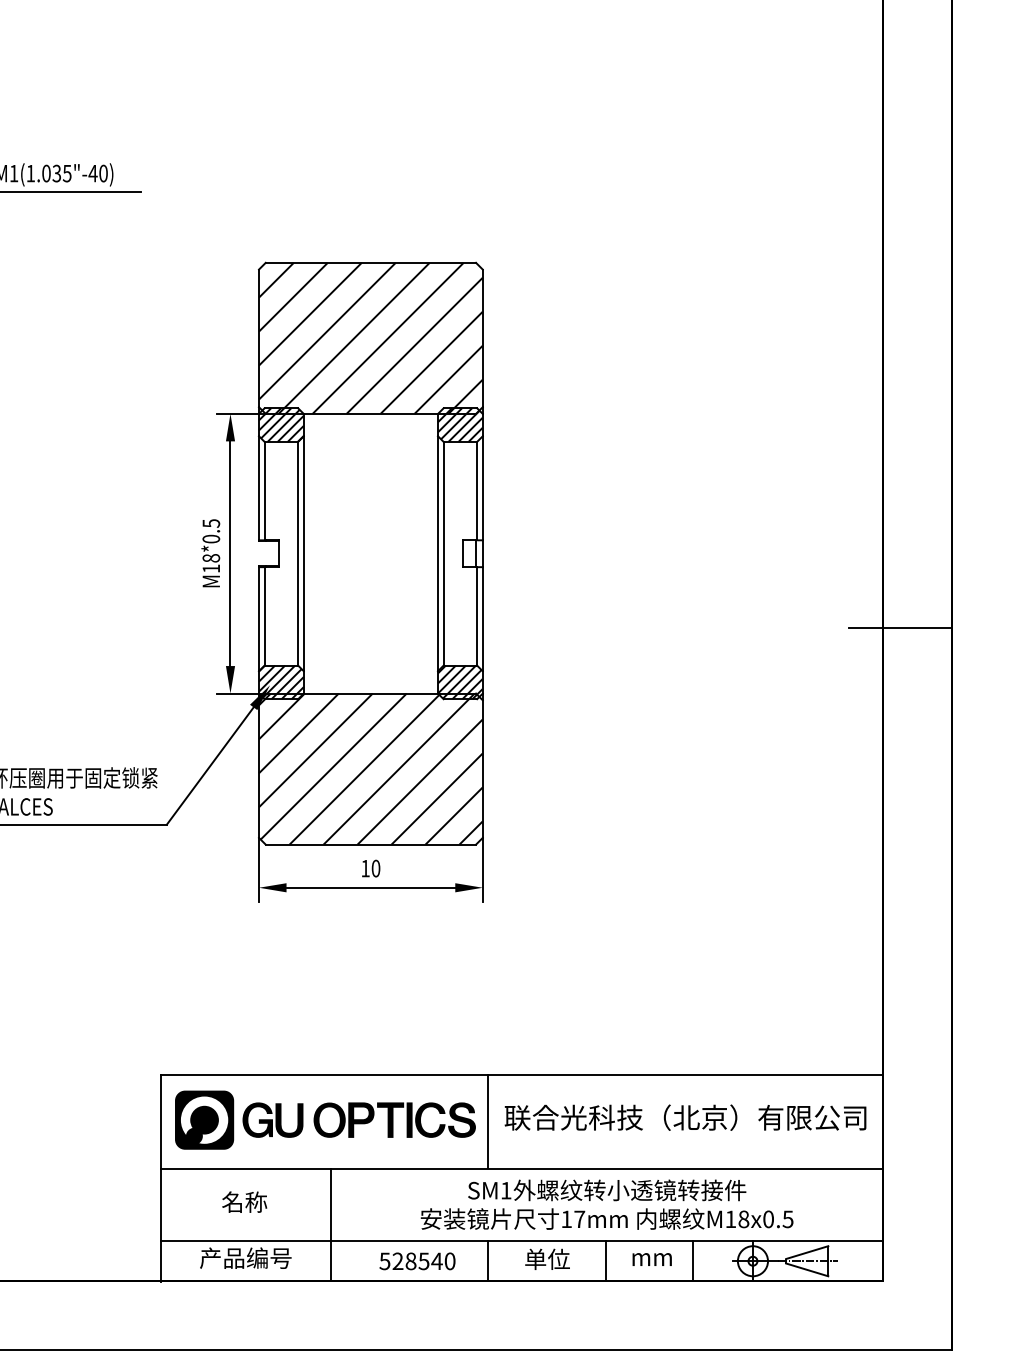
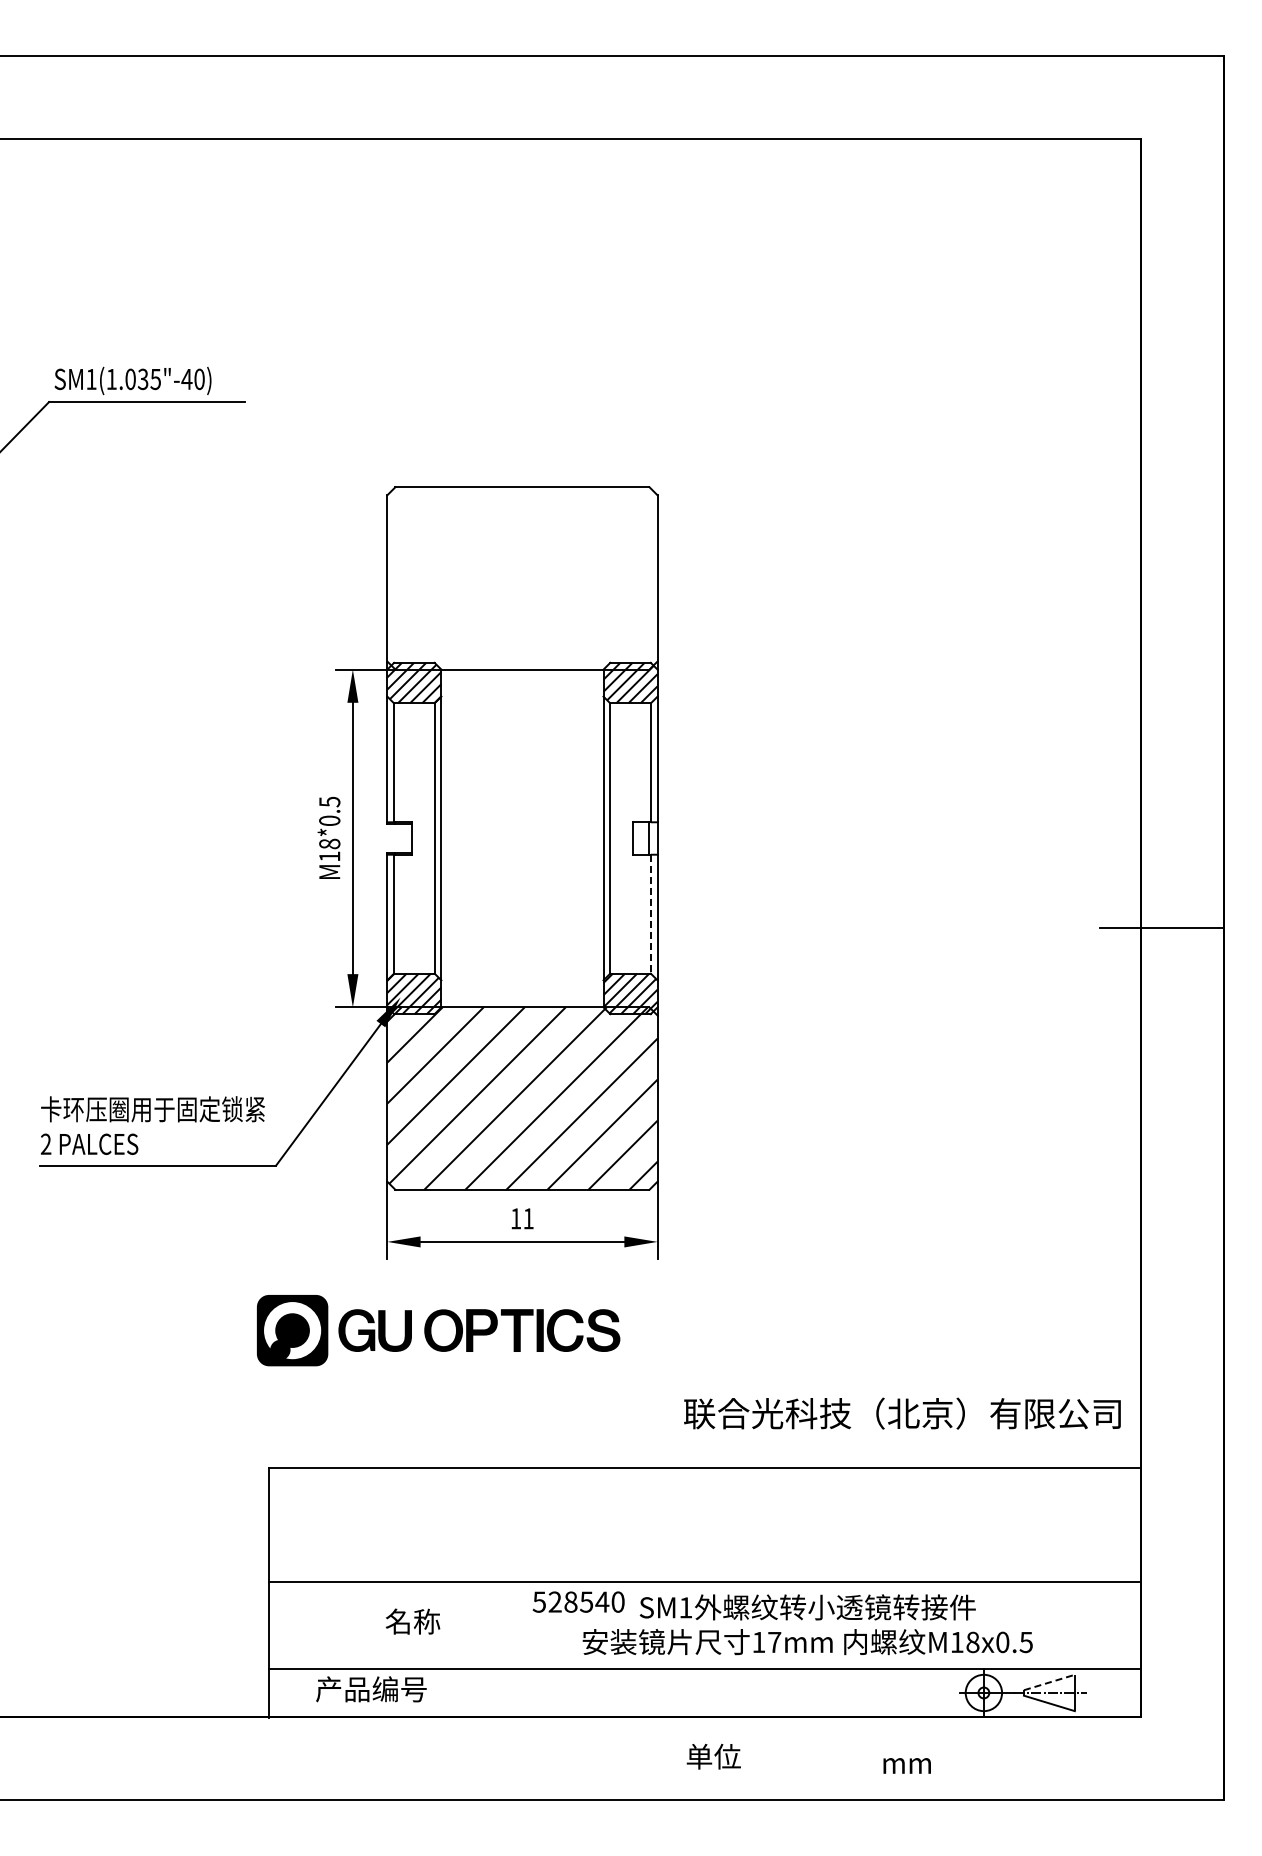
hatch: (370, 338) -> (522, 578), removed
line: (476, 616) -> (650, 914), solid -> dashed
text: (375, 868) -> (528, 1218), 10 -> 11
text: (685, 1117) -> (902, 1413), moved
part: (325, 1120) -> (438, 1330), moved
line: (488, 1121) -> (664, 1524), removed
text: (244, 1202) -> (412, 1621), moved
line: (331, 1225) -> (474, 1649), removed
line: (807, 1252) -> (1049, 1682), solid -> dashed
text: (547, 1259) -> (713, 1756), moved
text: (651, 1259) -> (906, 1765), moved
text: (417, 1260) -> (578, 1601), moved
line: (488, 1260) -> (664, 1692), removed
line: (606, 1260) -> (806, 1692), removed
line: (692, 1260) -> (910, 1692), removed

